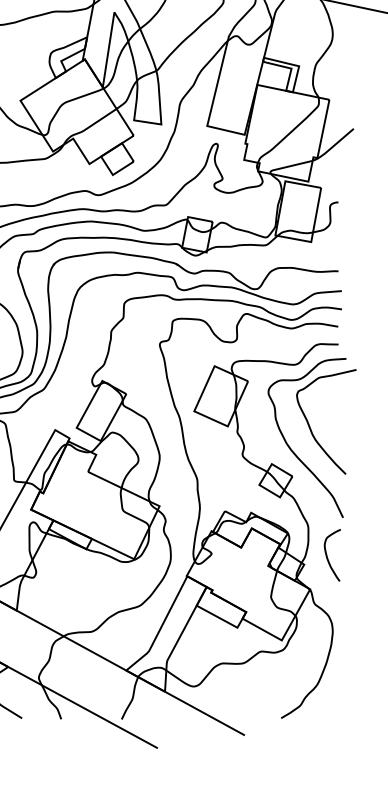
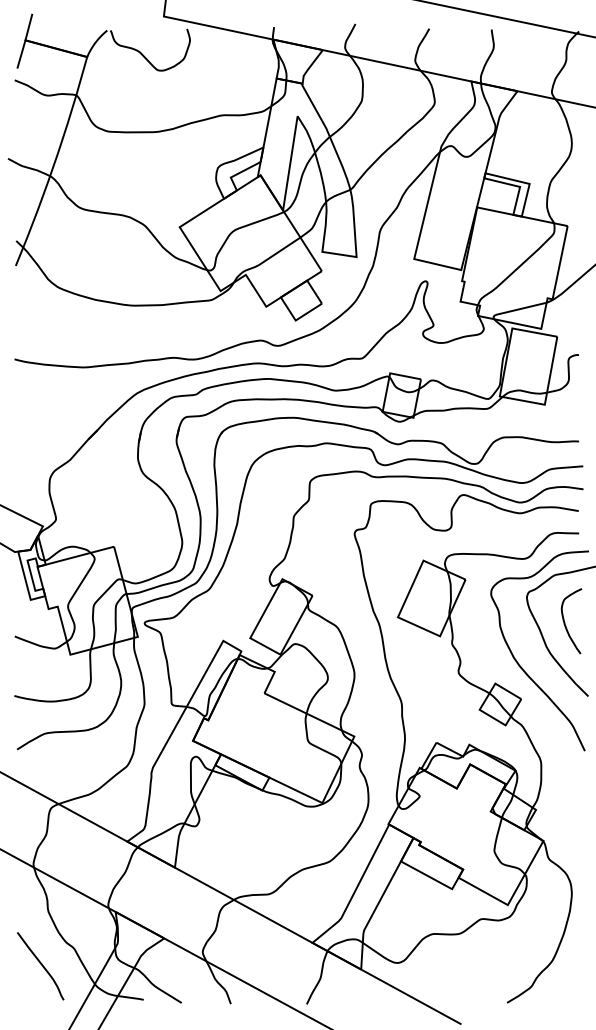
curve: (327, 556) -> (565, 622), moved

